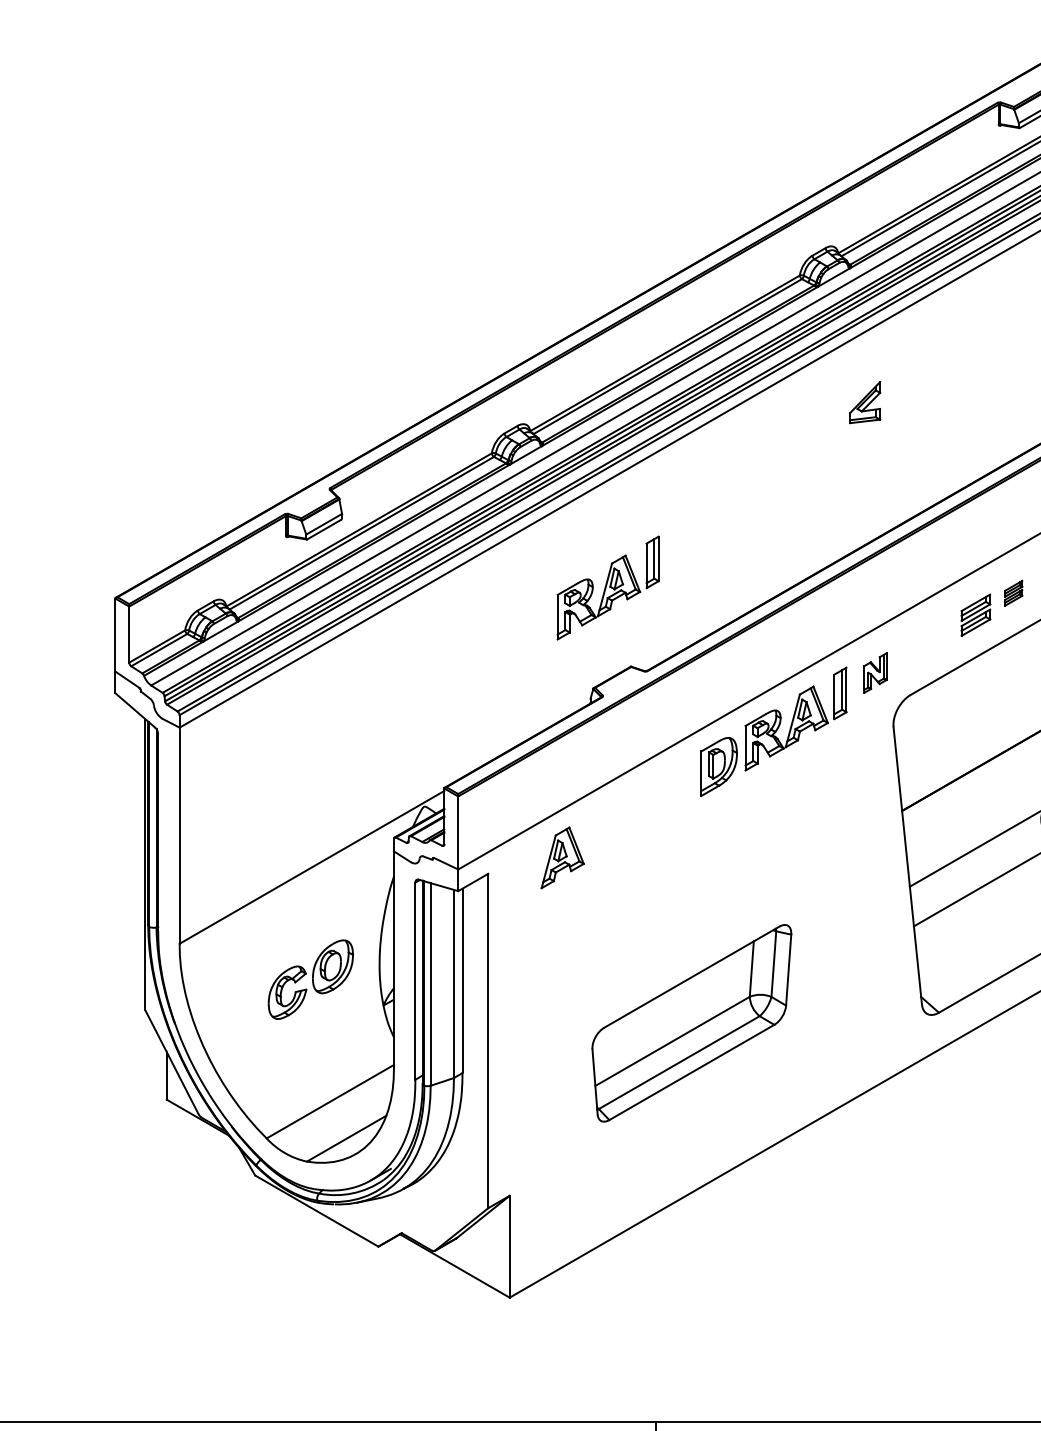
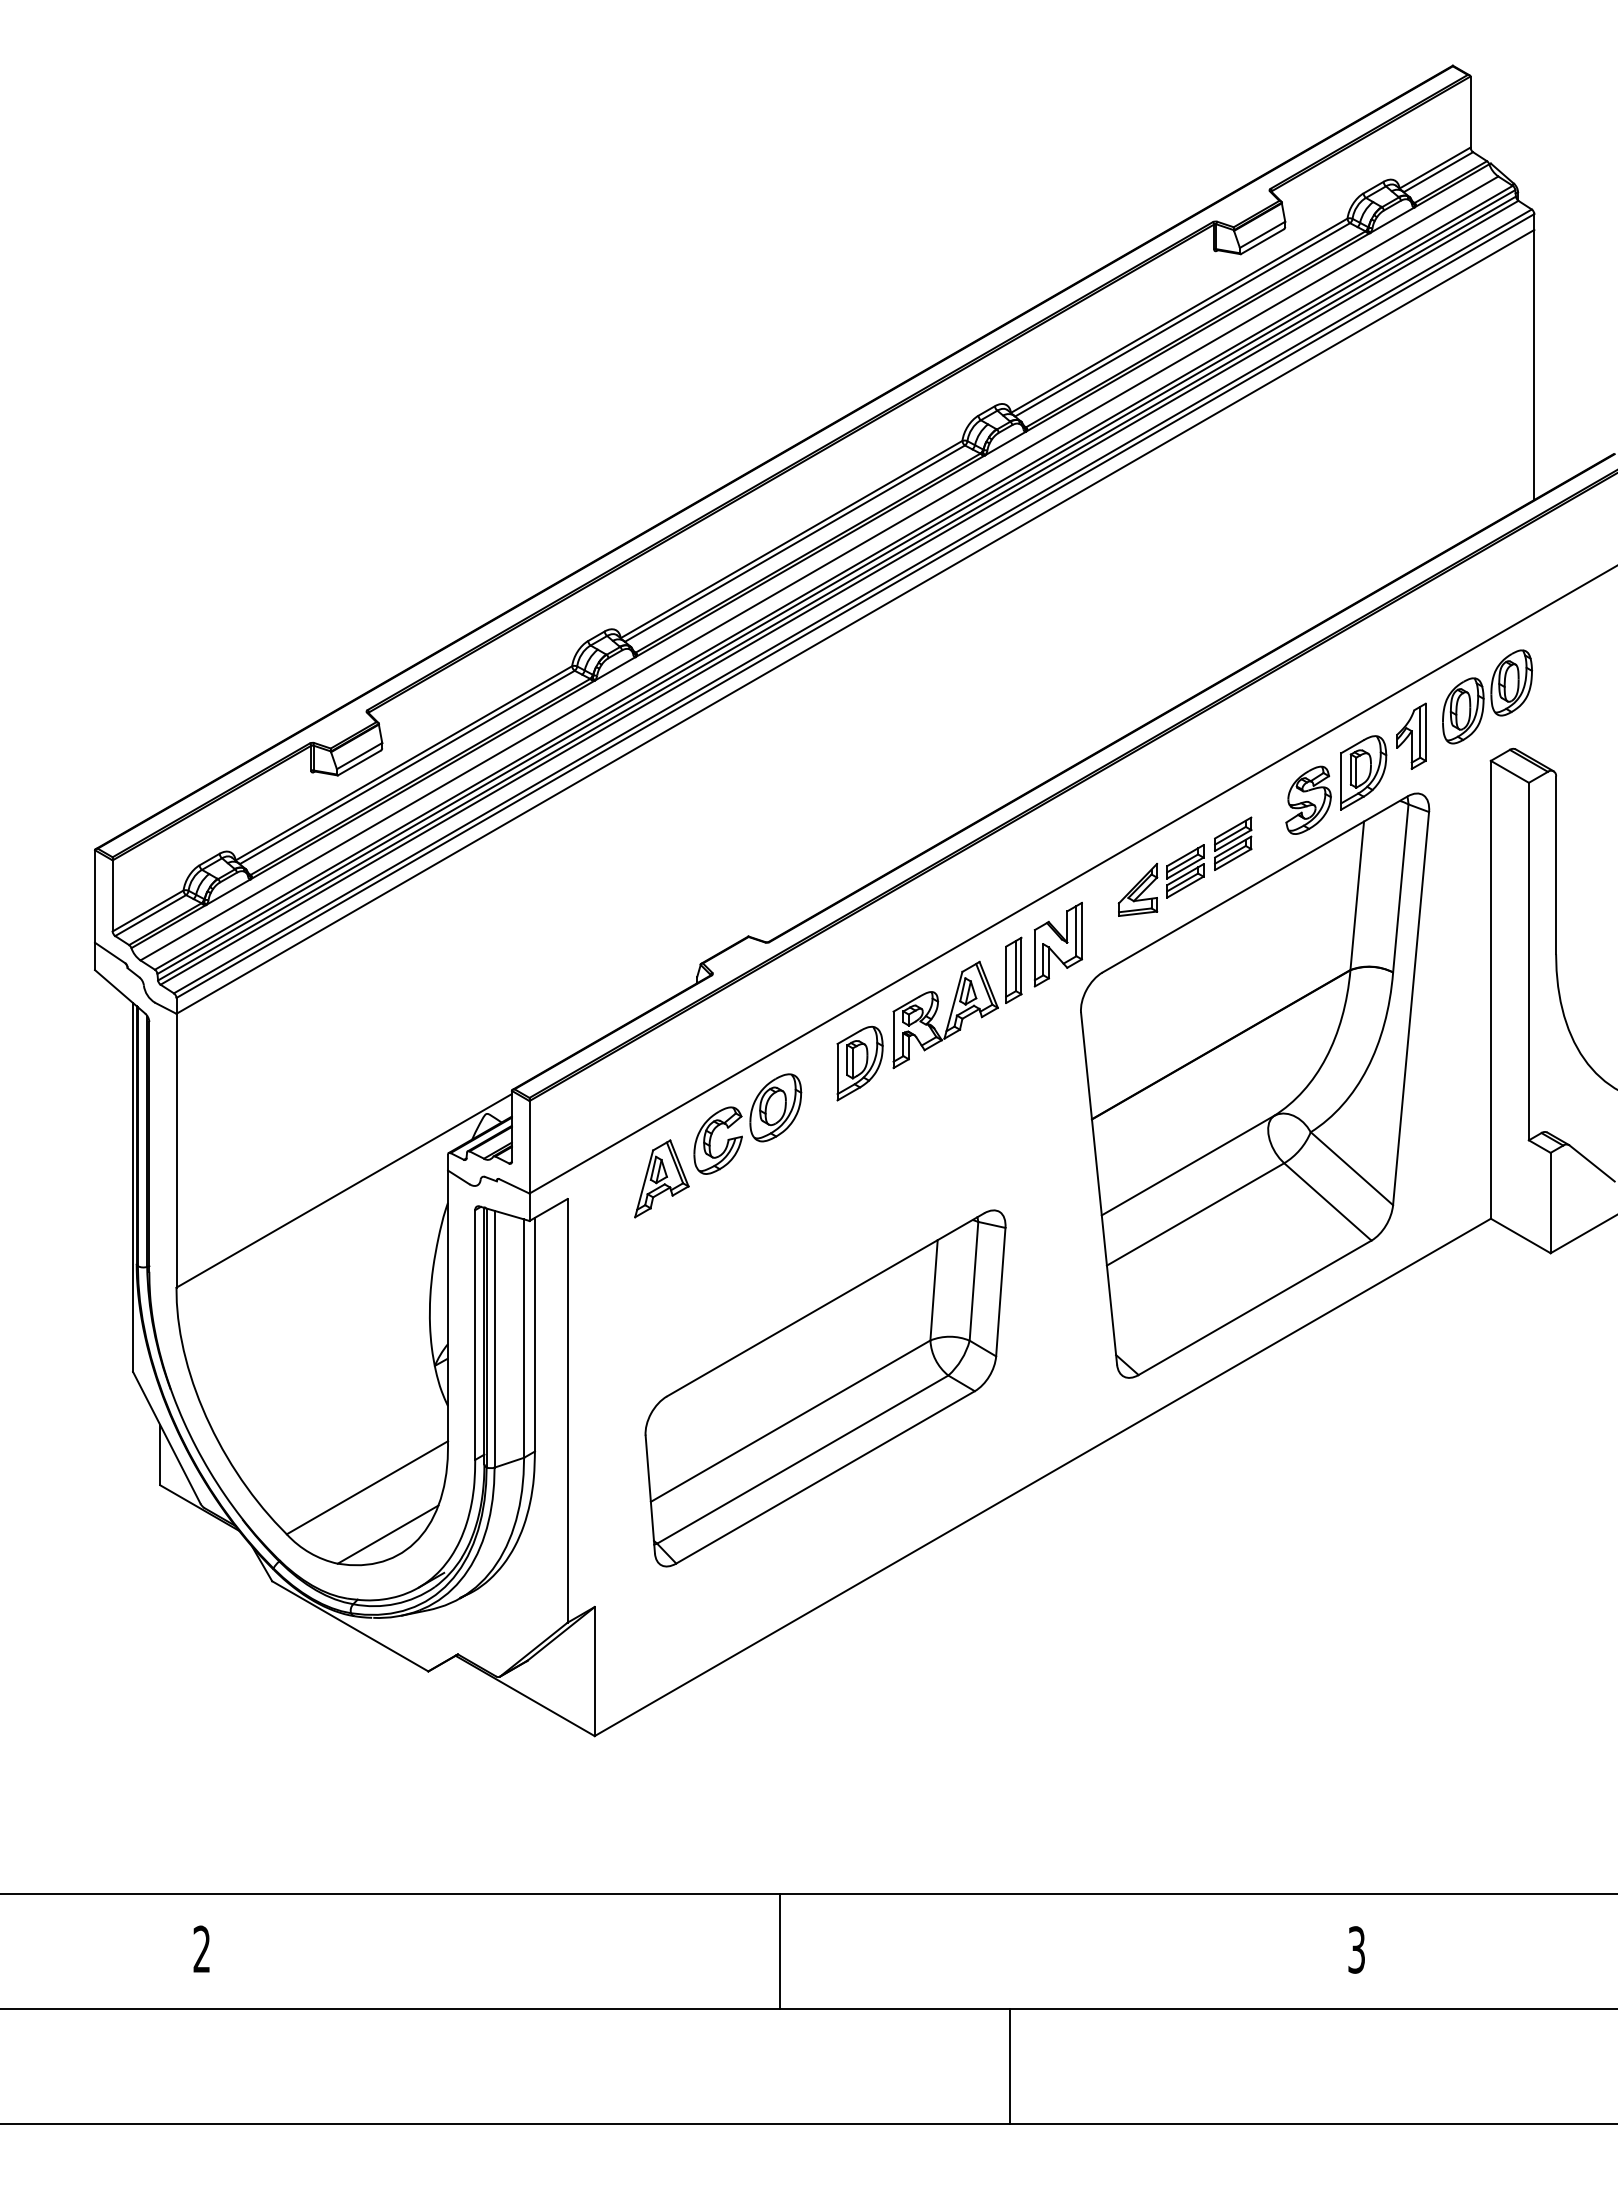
part: (864, 402) -> (1137, 889), moved
part: (608, 587) -> (719, 836), removed
part: (1013, 593) -> (1233, 843), size x1.67
part: (874, 672) -> (1057, 944), size x1.67
part: (310, 979) -> (747, 1123), moved
part: (691, 1023) -> (825, 1388), size x1.43

